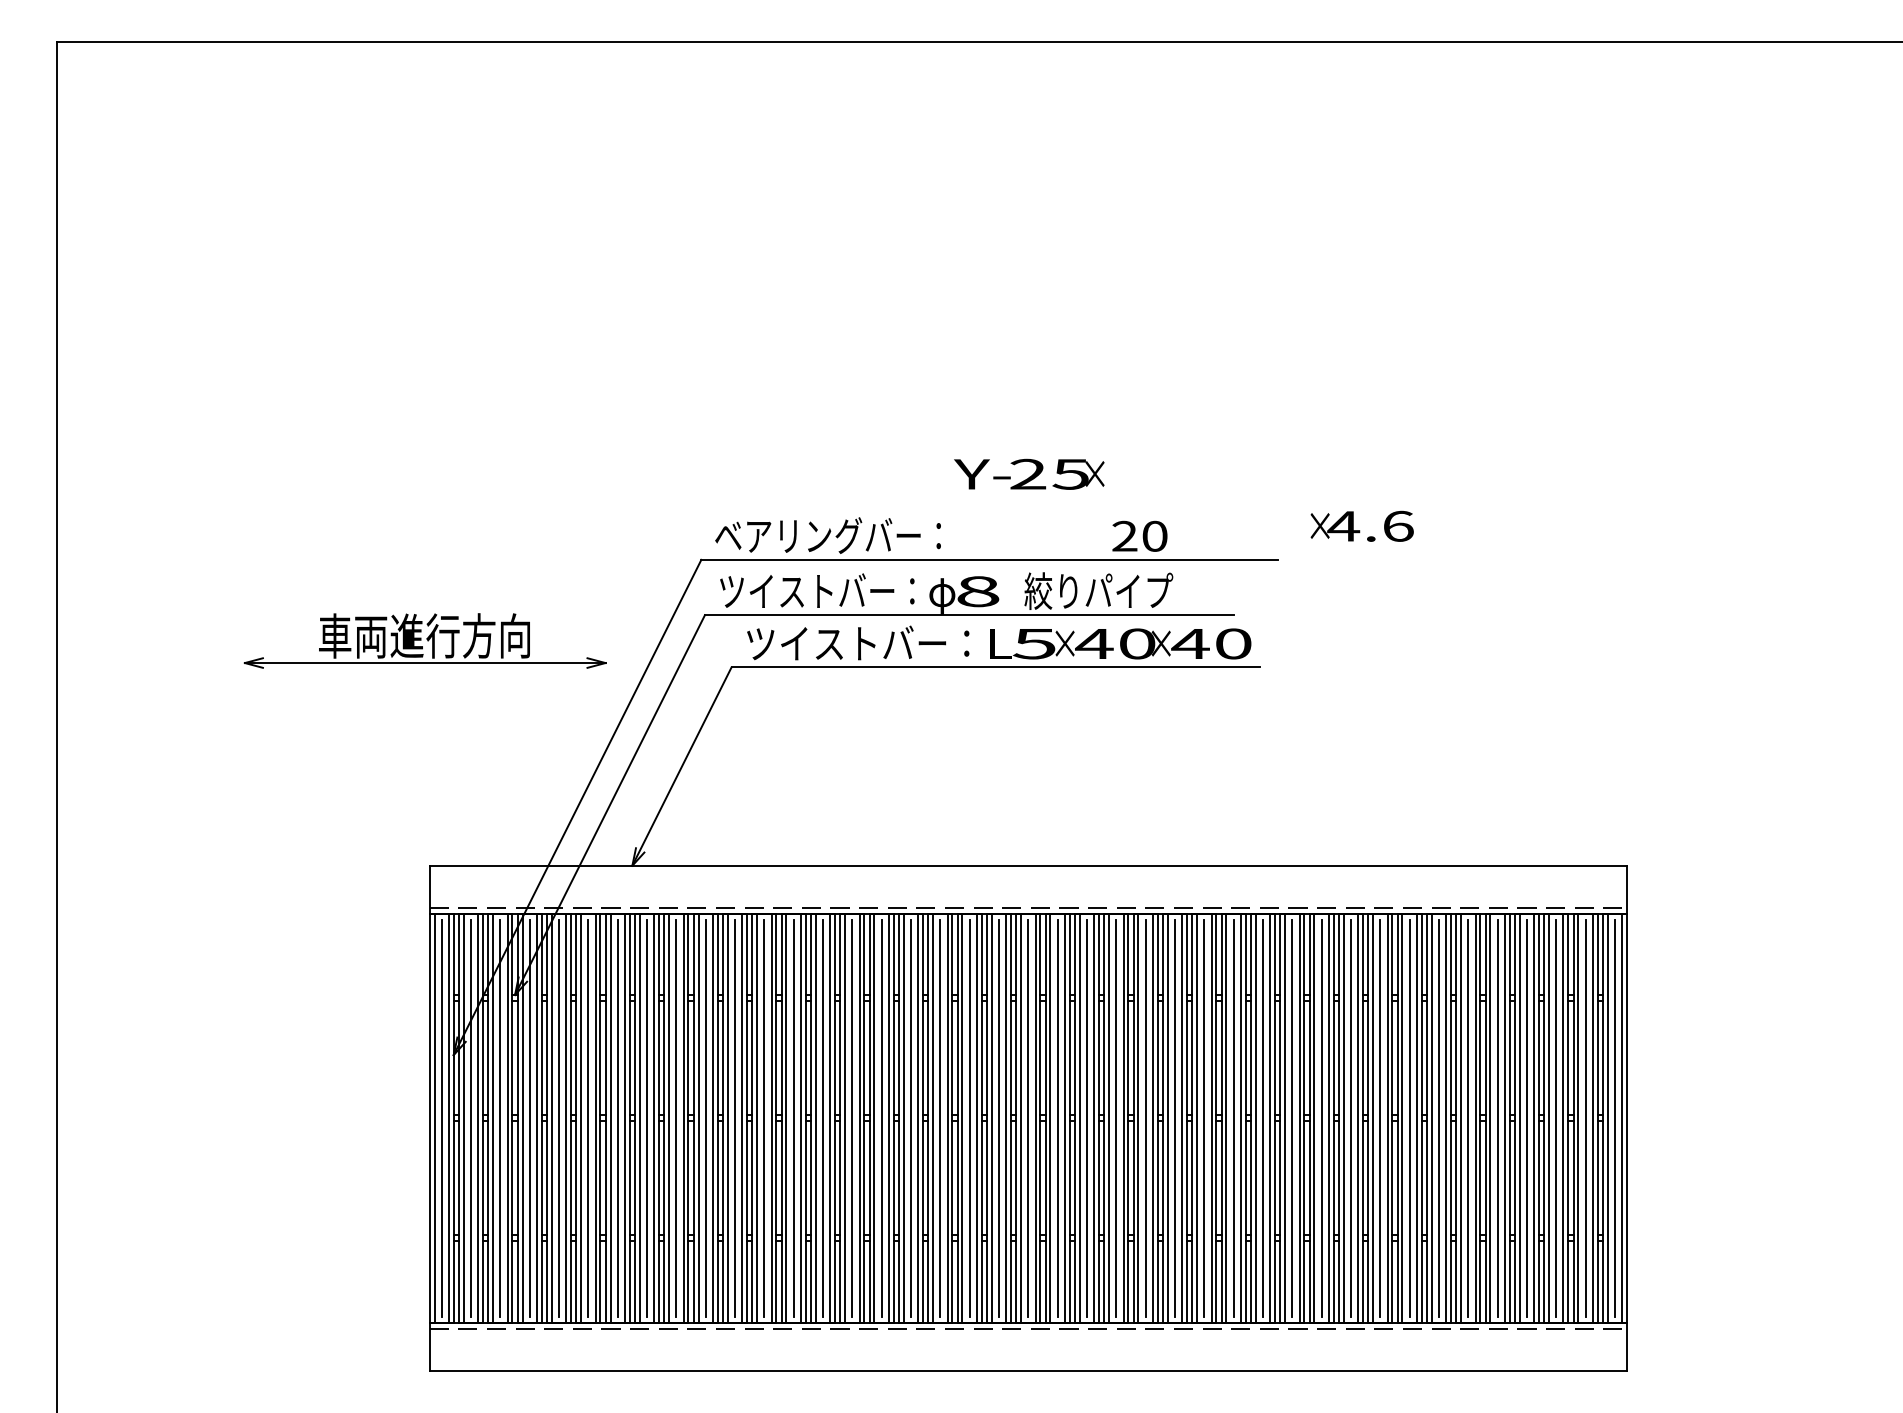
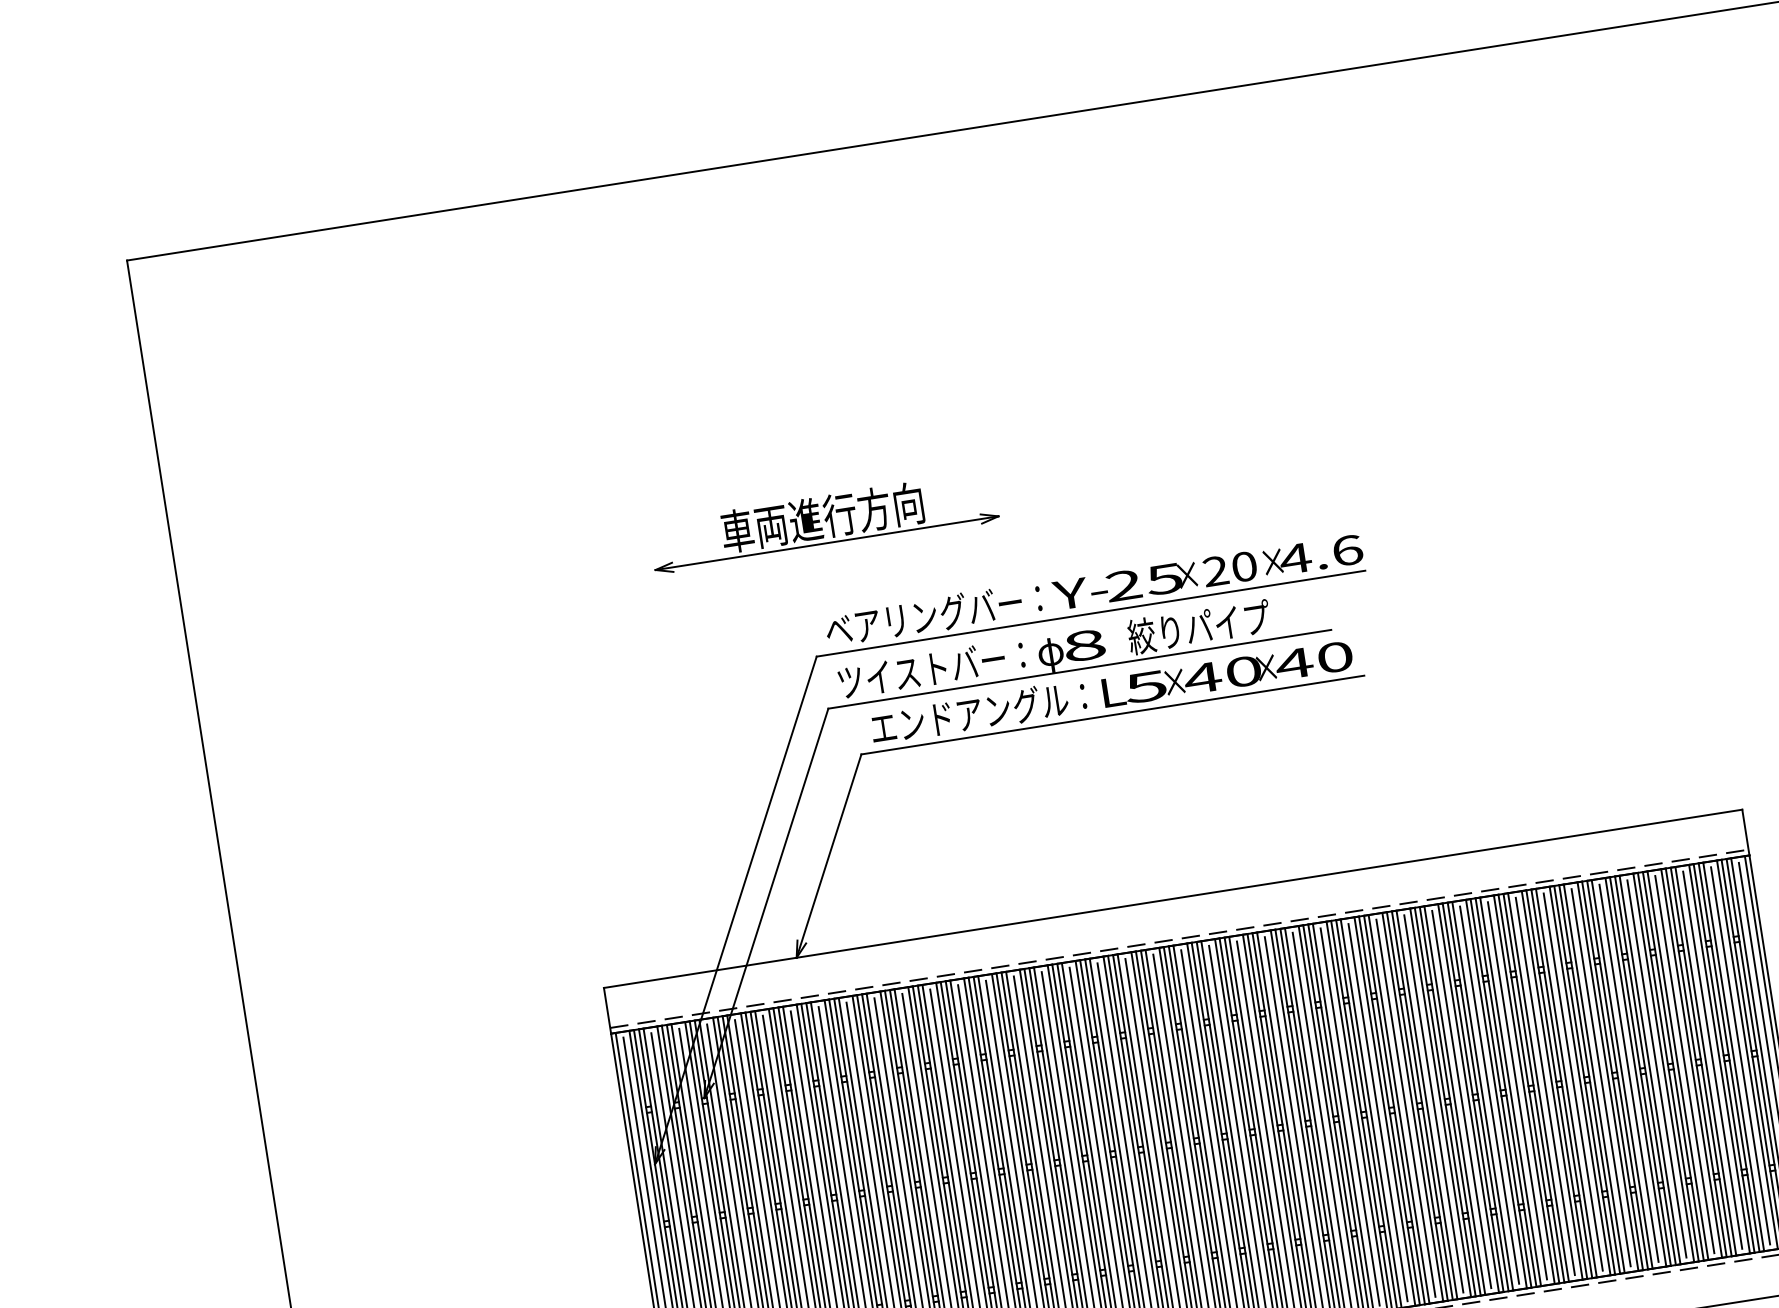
text: (1029, 473) -> (1125, 584), moved
text: (1361, 525) -> (1312, 555), moved
part: (424, 640) -> (823, 521), moved
text: (858, 642) -> (978, 711), ツイストバー： -> エンドアングル：

